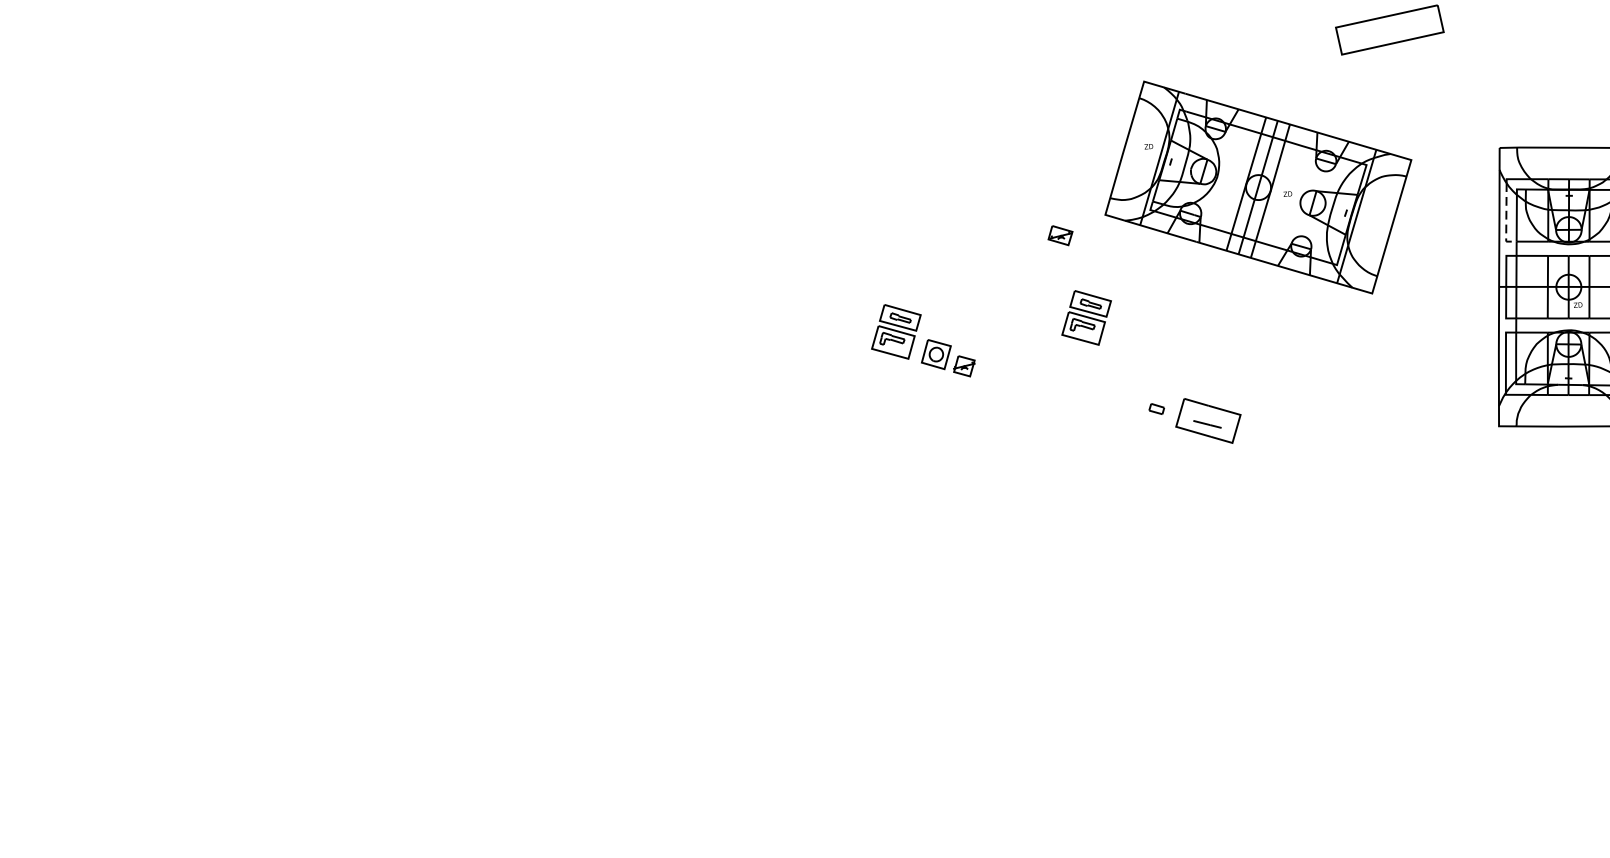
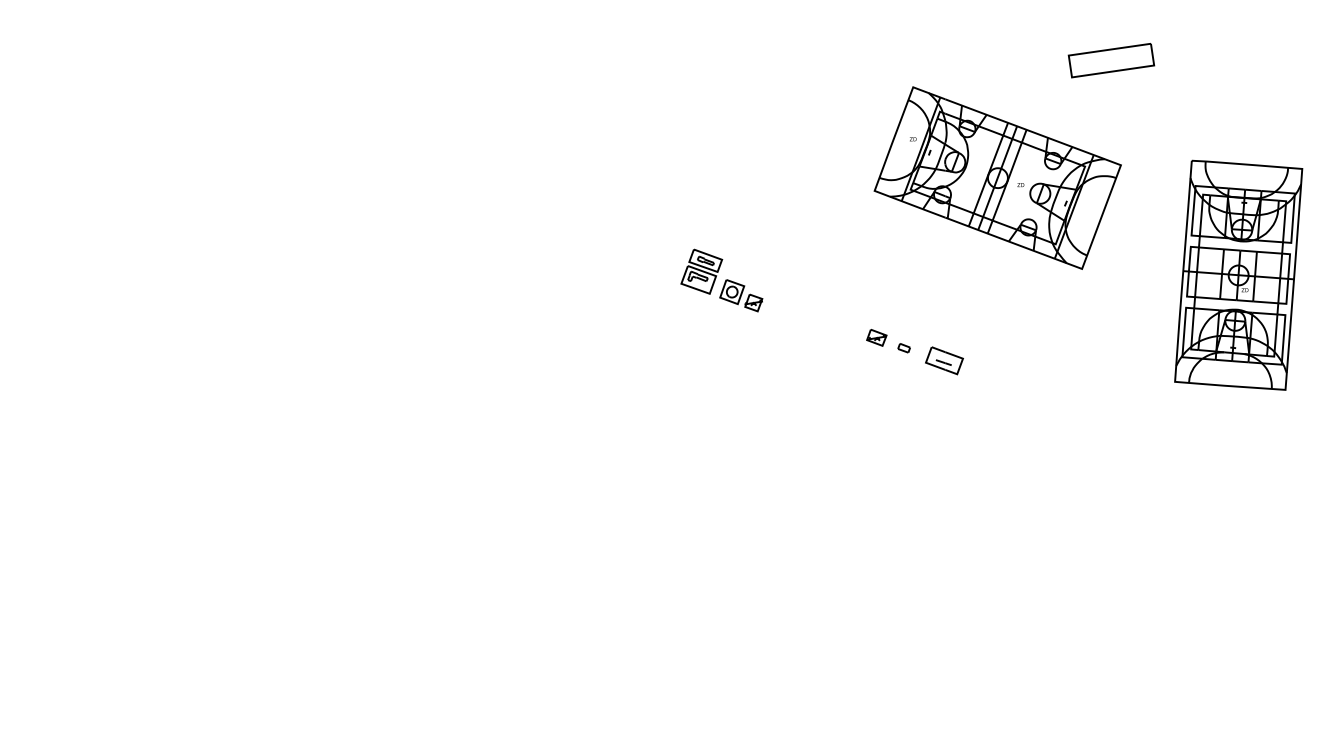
line: (1505, 218) -> (1192, 217), dashed -> solid
part: (1060, 235) -> (876, 337), moved
part: (1086, 317) -> (853, 271), removed
part: (1208, 420) -> (944, 360), size x0.71

